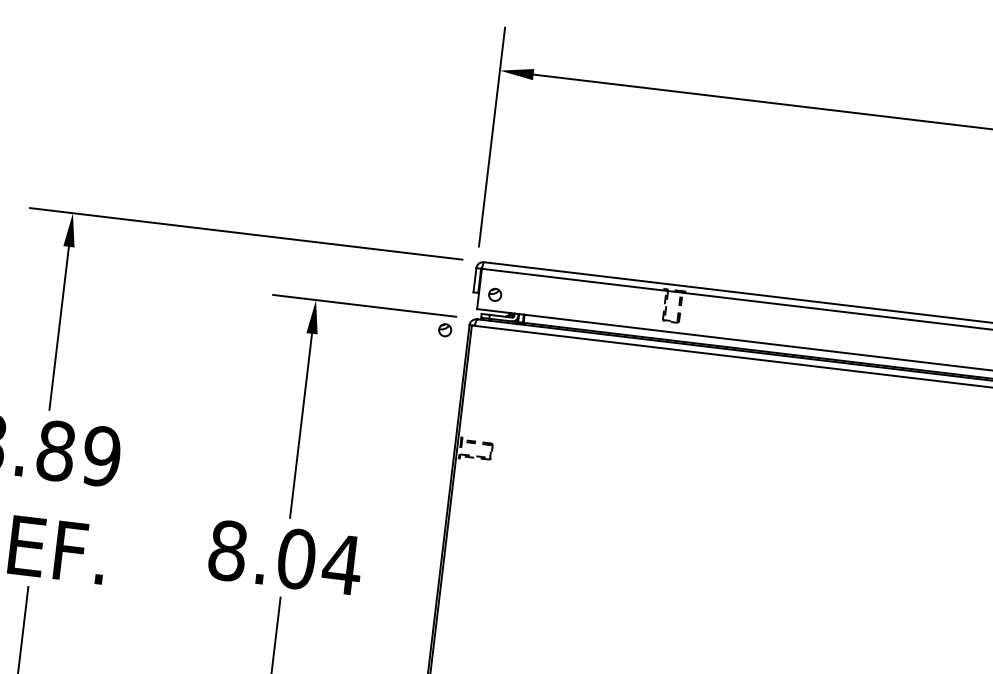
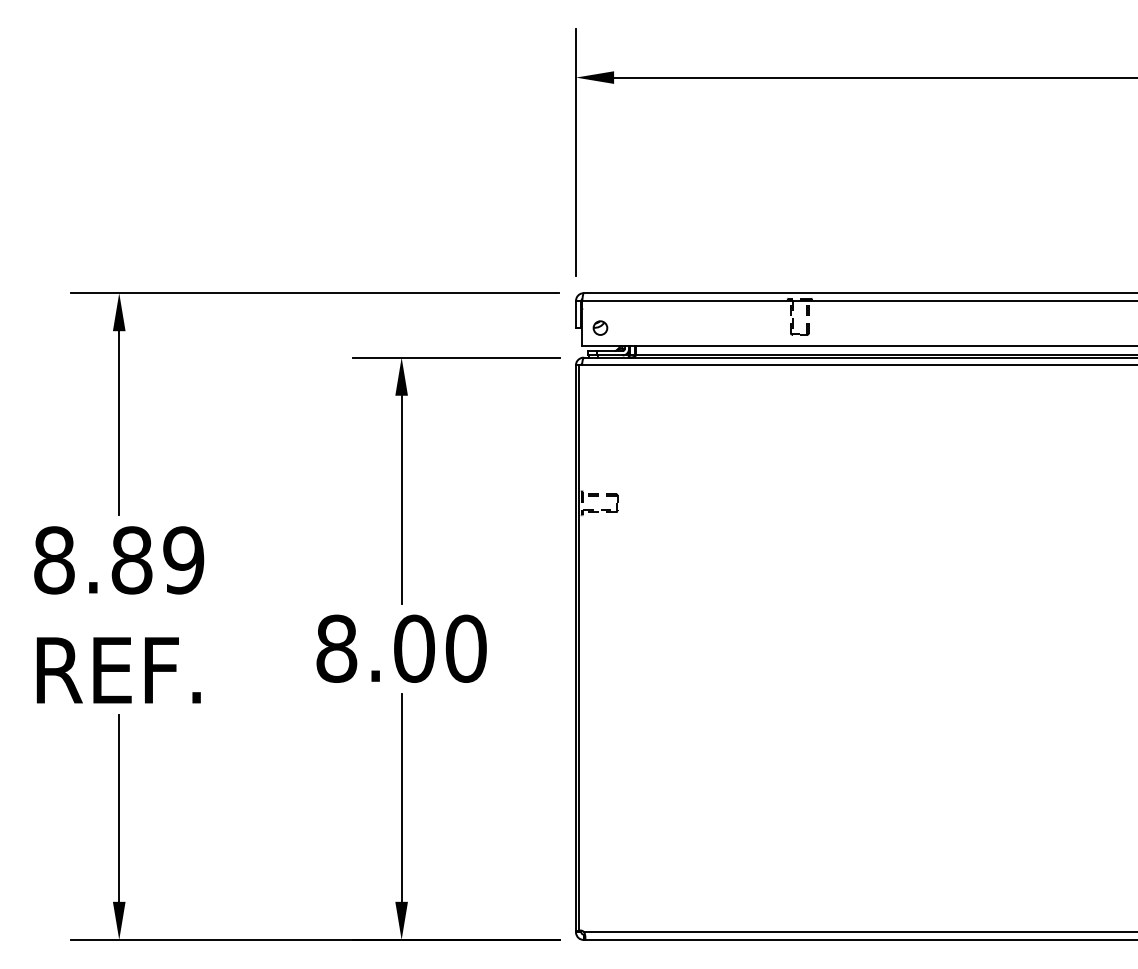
part: (445, 329) -> (549, 373), removed
text: (341, 564) -> (465, 648), 8.04 -> 8.00

